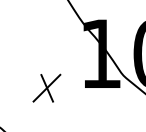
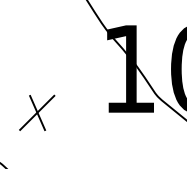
part: (46, 87) -> (36, 111), moved

